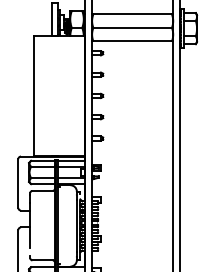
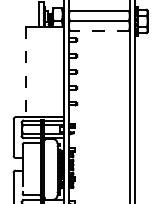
line: (132, 42) -> (99, 31), solid -> dashed
line: (34, 96) -> (25, 72), solid -> dashed

